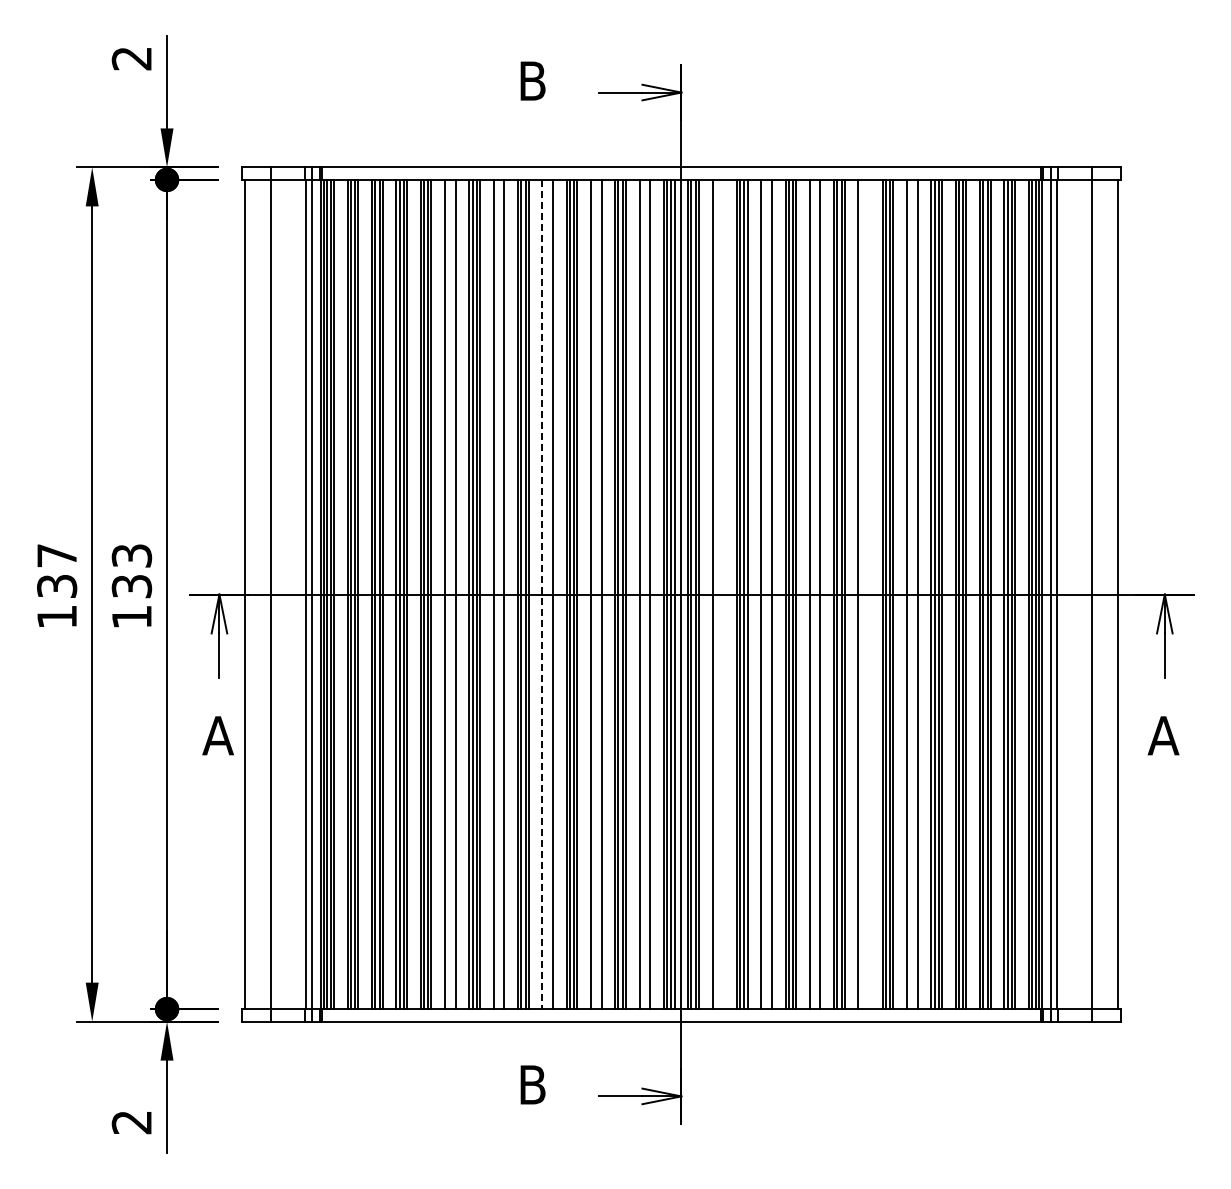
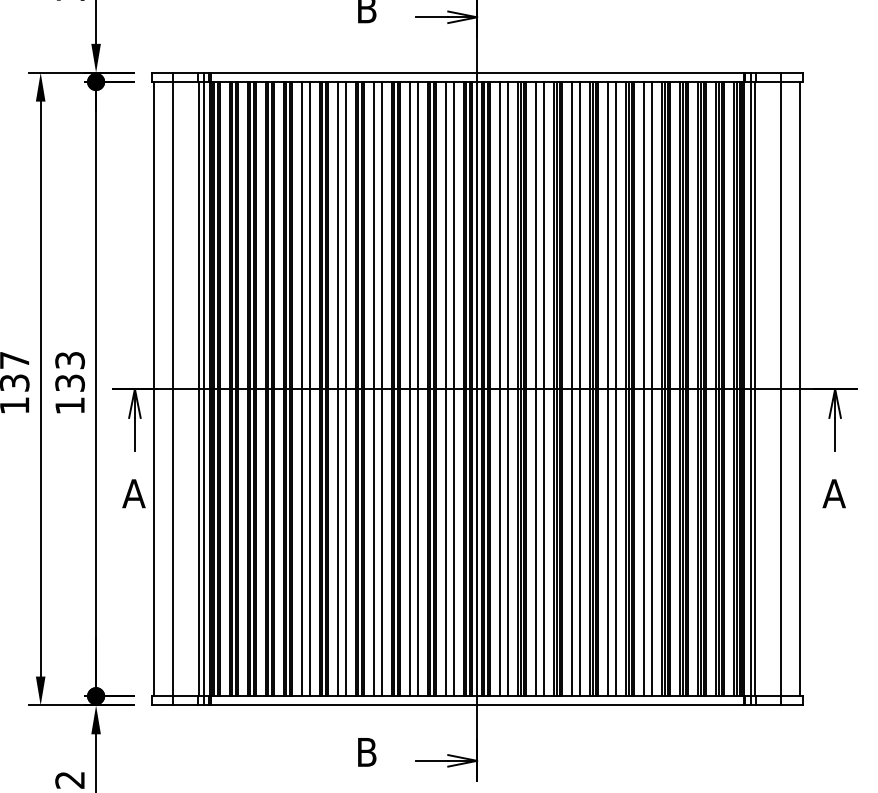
line: (542, 594) -> (374, 389), dashed -> solid
line: (723, 594) -> (508, 389), added
line: (869, 594) -> (616, 389), added

